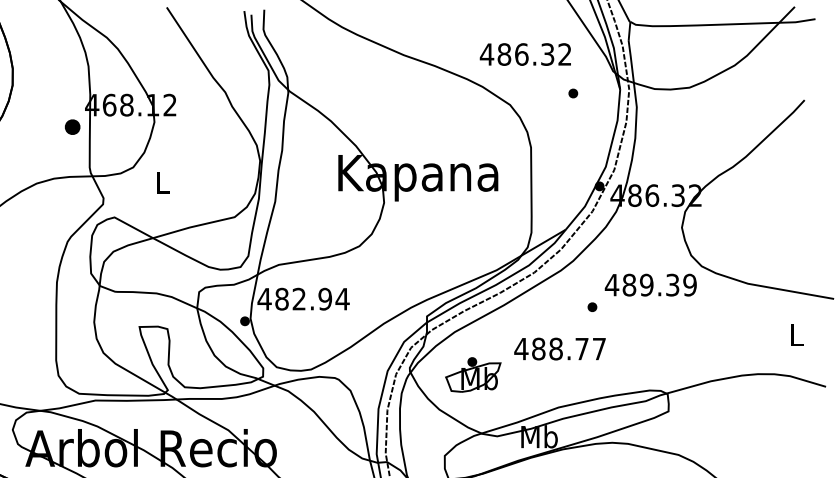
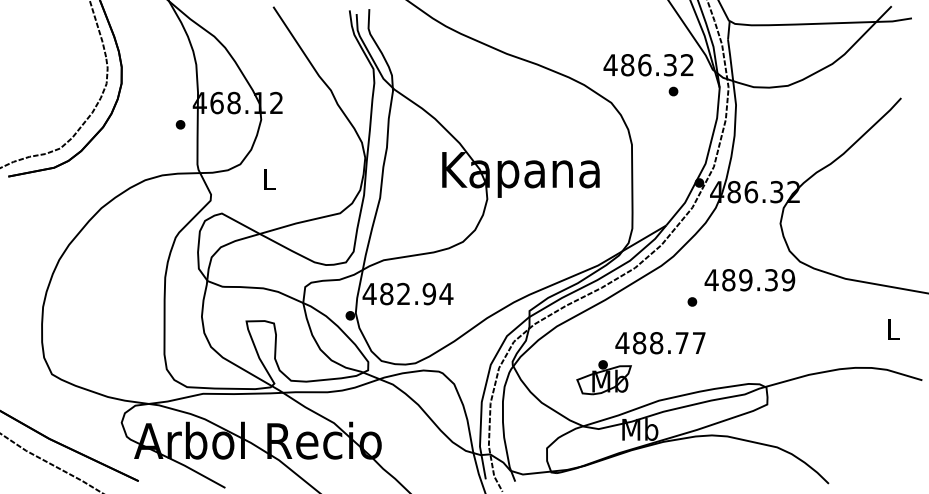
text: (525, 54) -> (648, 65), moved
part: (72, 126) -> (180, 124), size x0.62
part: (472, 374) -> (603, 377), moved

